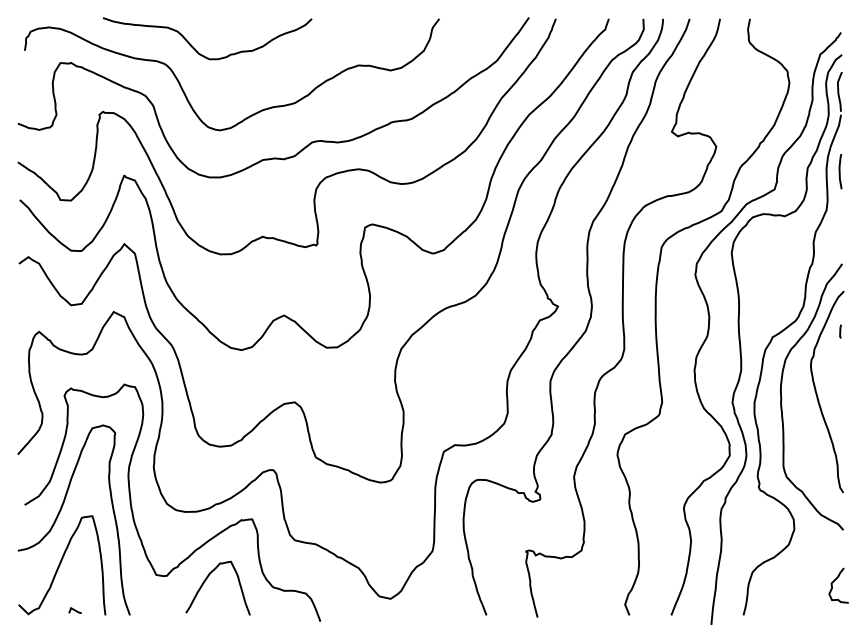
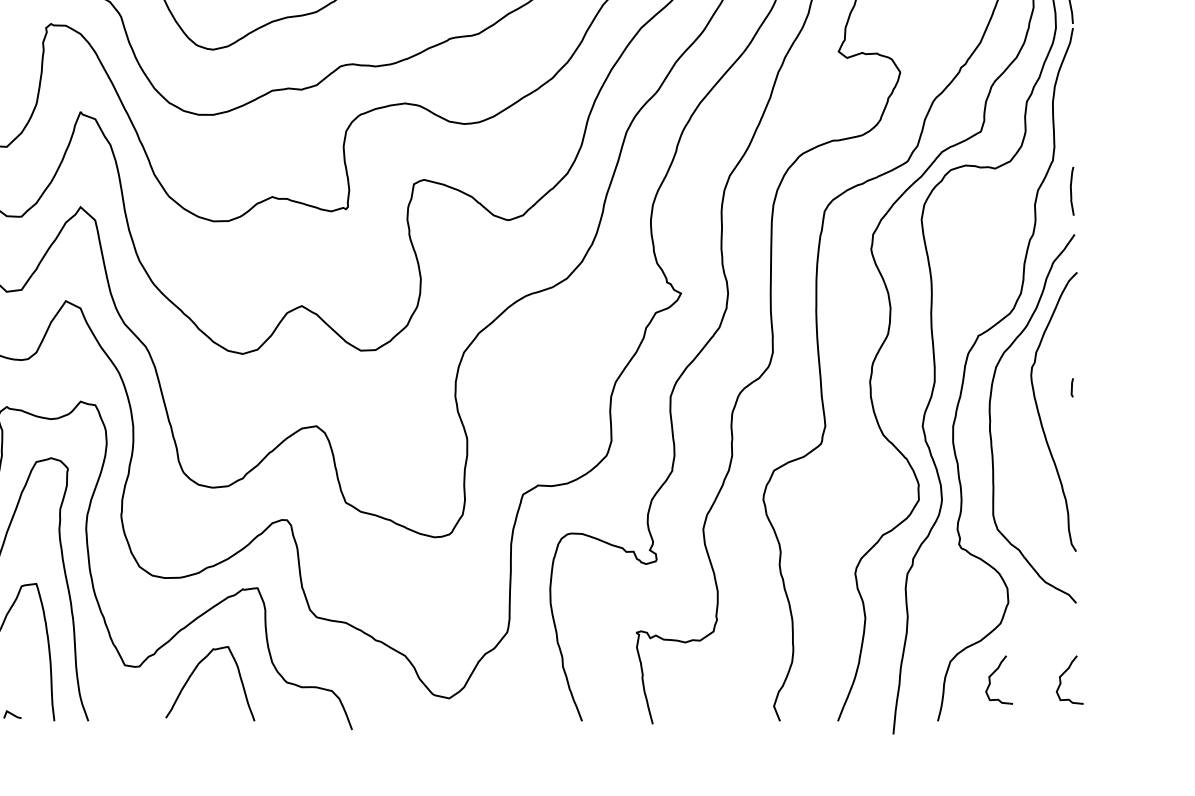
curve: (840, 171) -> (1072, 191), moved
line: (840, 331) -> (1072, 387), moved
curve: (783, 581) -> (993, 674), added

